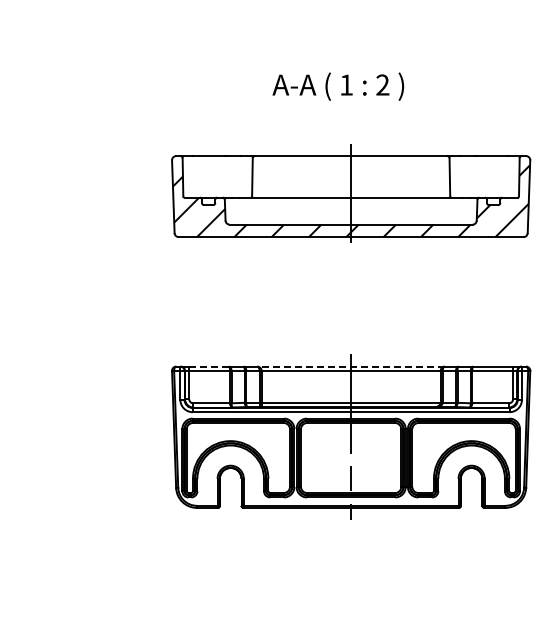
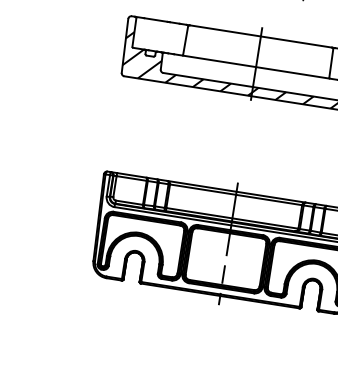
line: (209, 366) -> (132, 175), dashed -> solid
line: (351, 366) -> (236, 191), dashed -> solid

